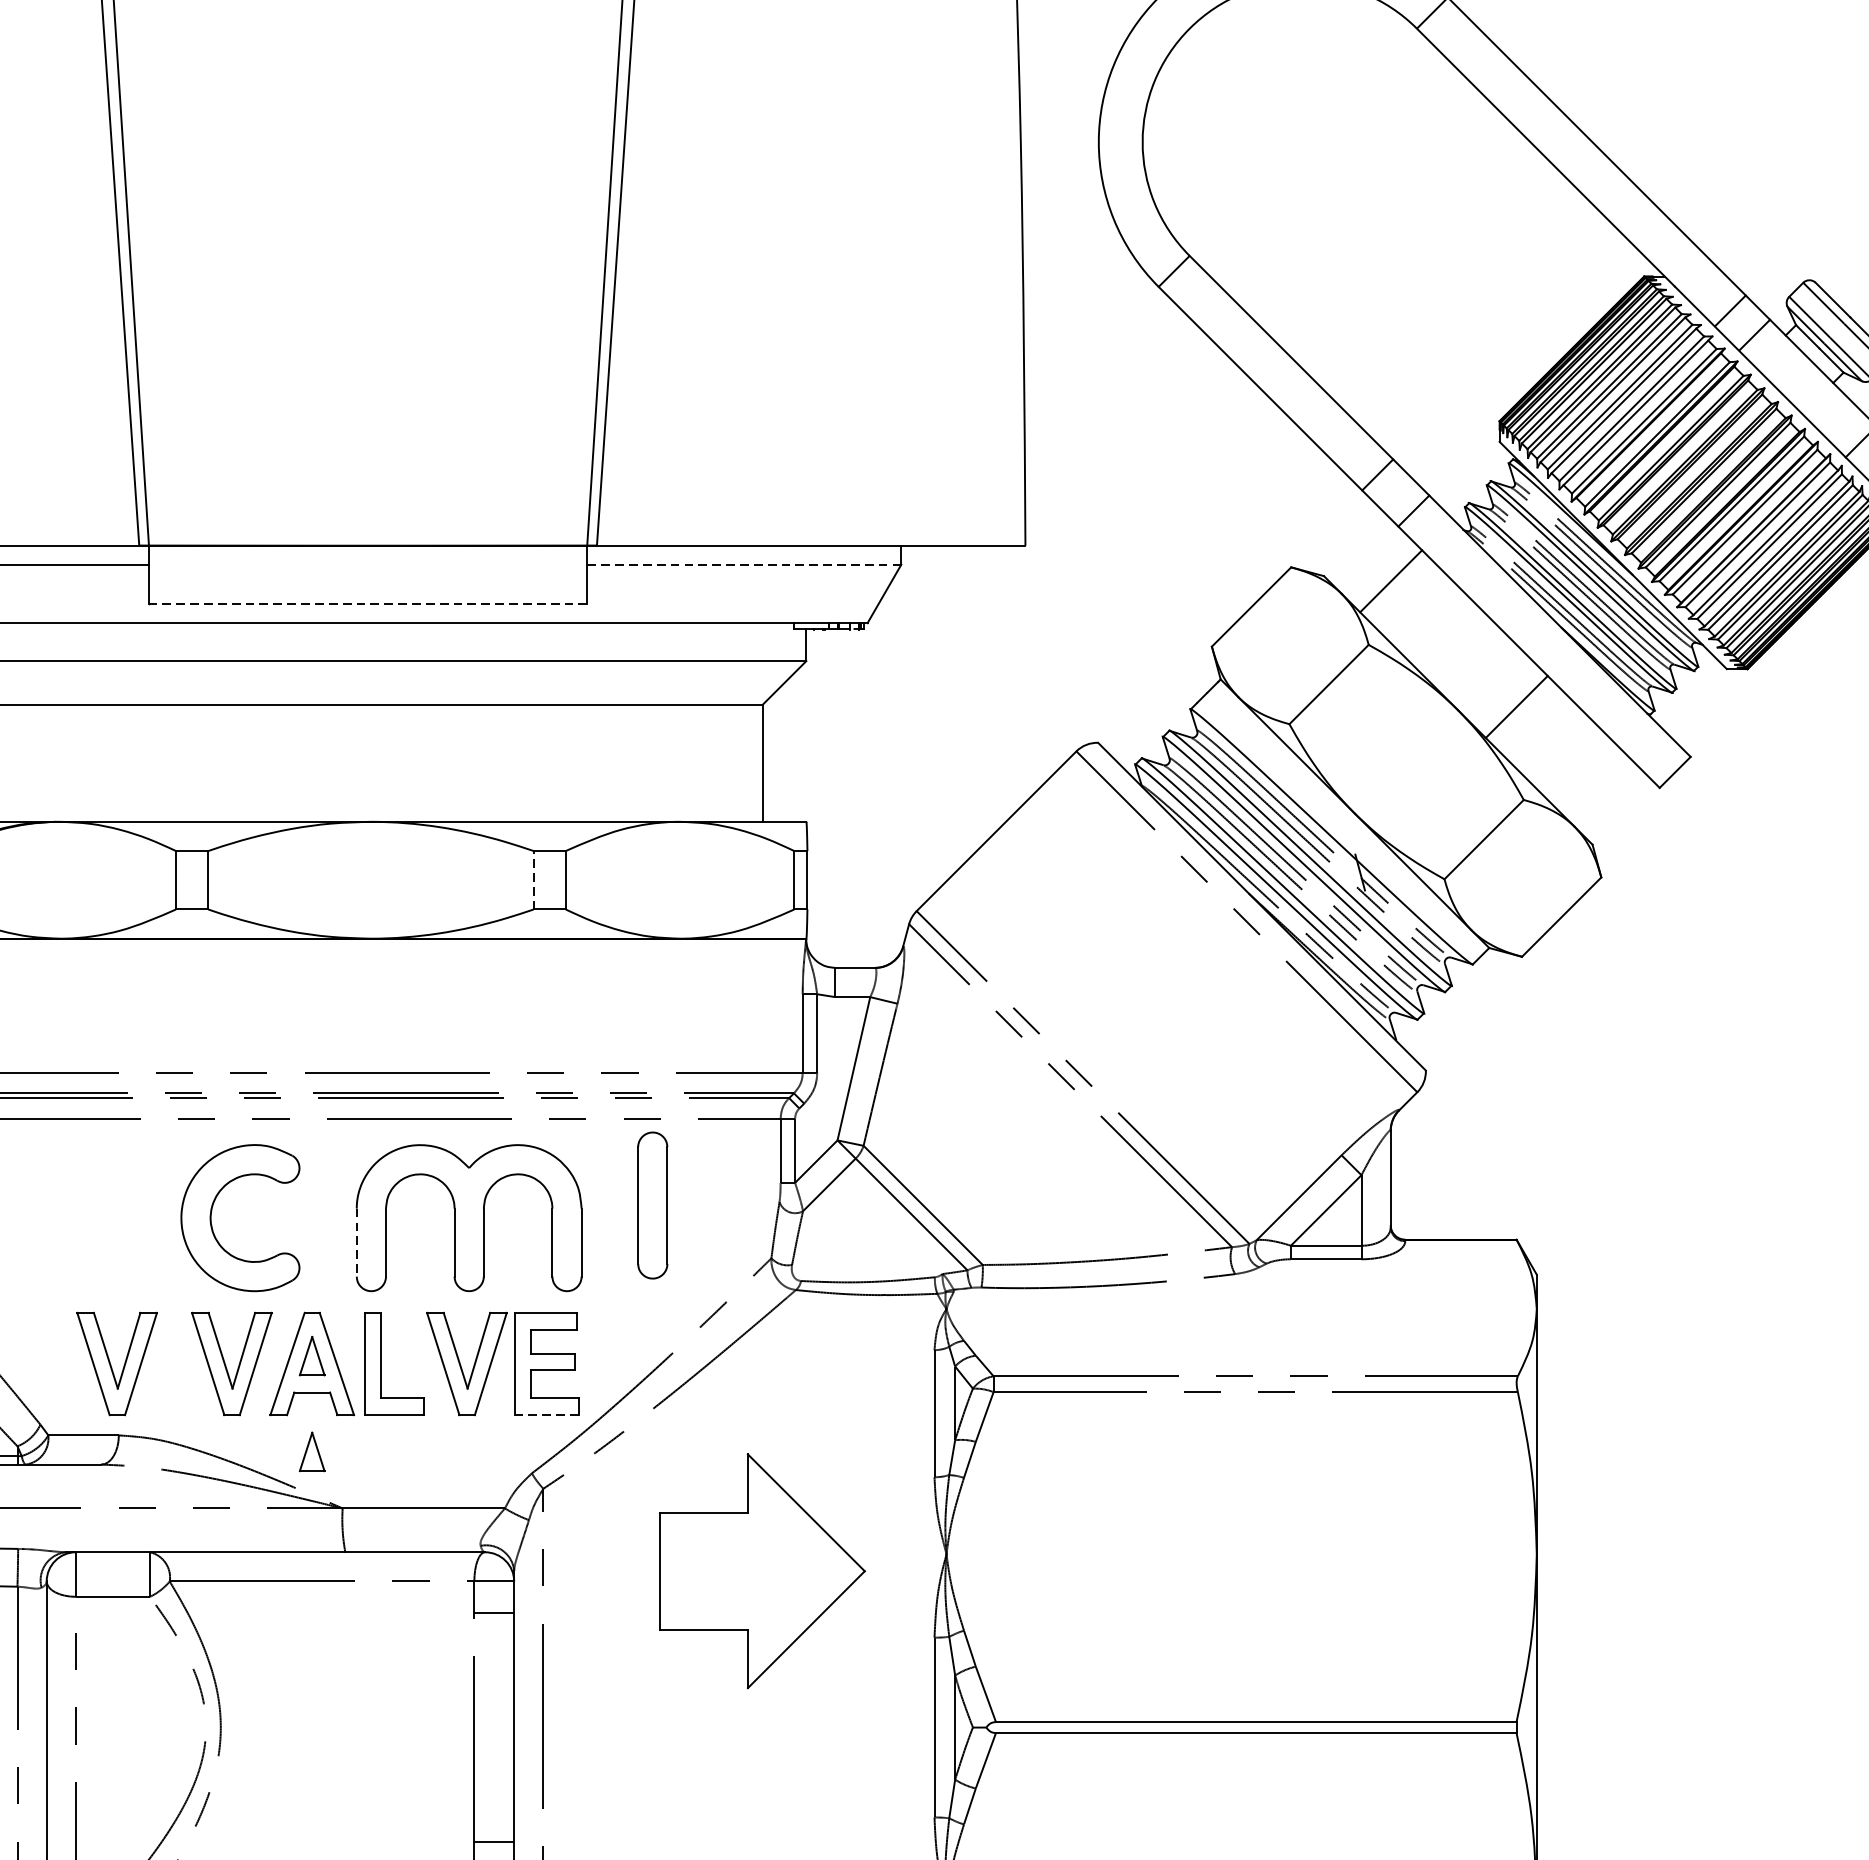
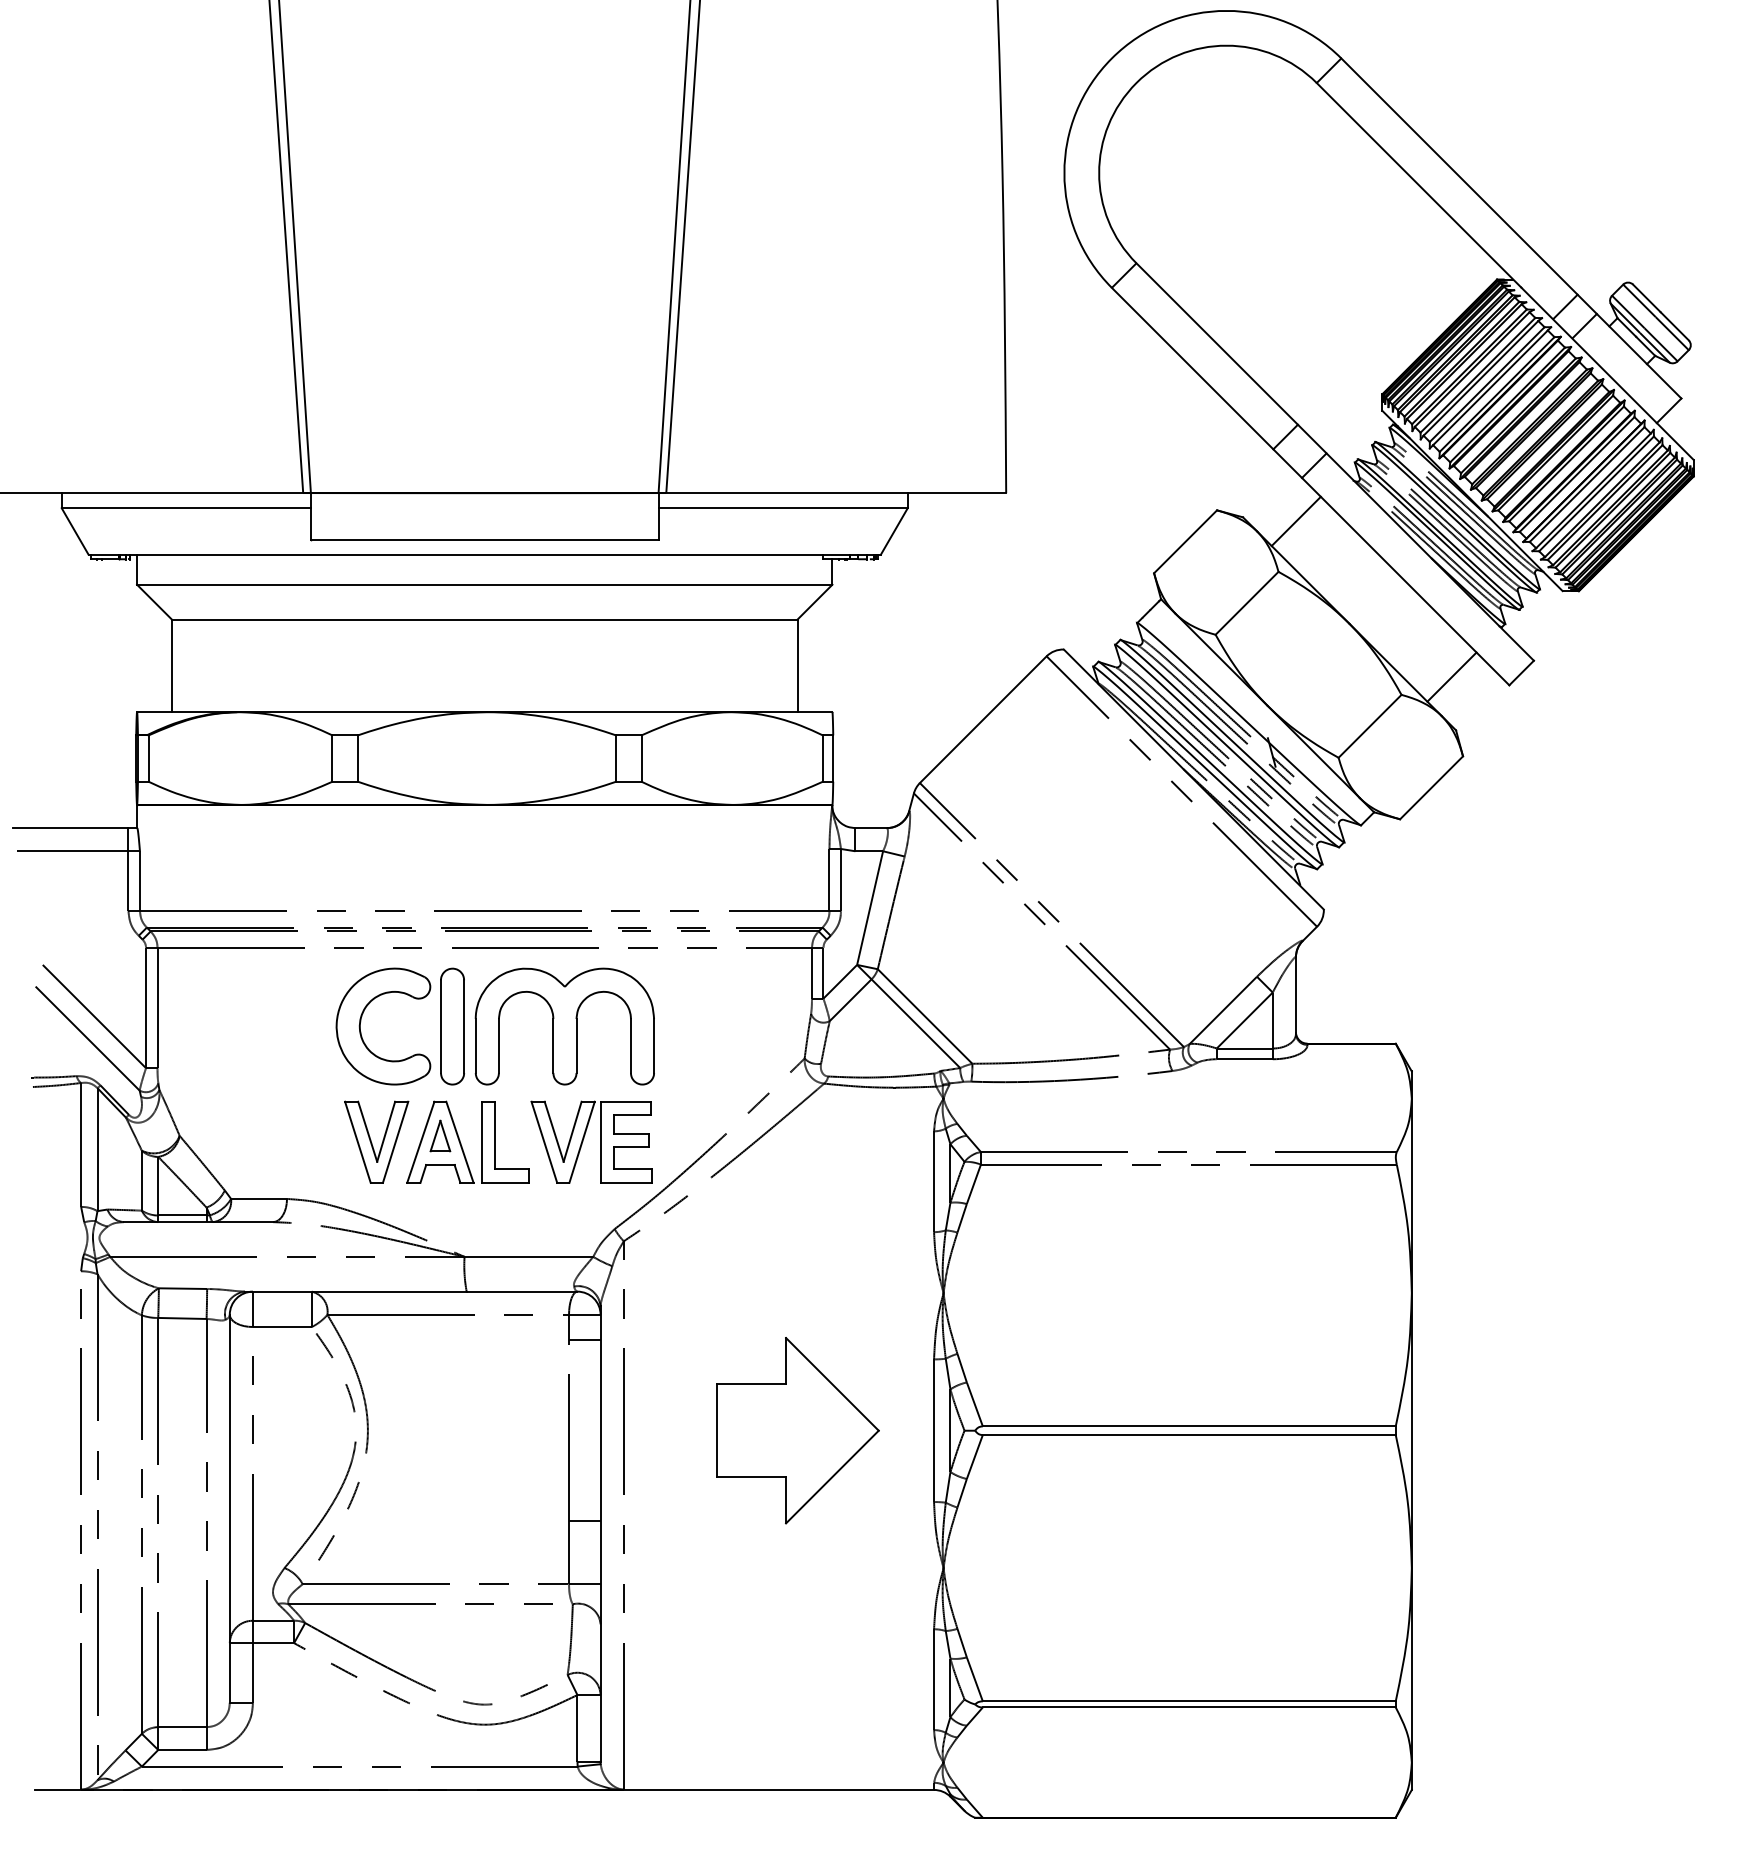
line: (744, 565) -> (783, 508), dashed -> solid
line: (367, 604) -> (484, 539), dashed -> solid
line: (1516, 706) -> (1451, 676), moved
line: (534, 880) -> (616, 758), dashed -> solid
part: (652, 1205) -> (452, 1026), moved
line: (356, 1243) -> (475, 1046), dashed -> solid
part: (116, 1362) -> (285, 1141), removed
line: (545, 1414) -> (625, 1182), dashed -> solid
part: (312, 1451) -> (440, 1211), removed
part: (762, 1570) -> (797, 1430), moved

